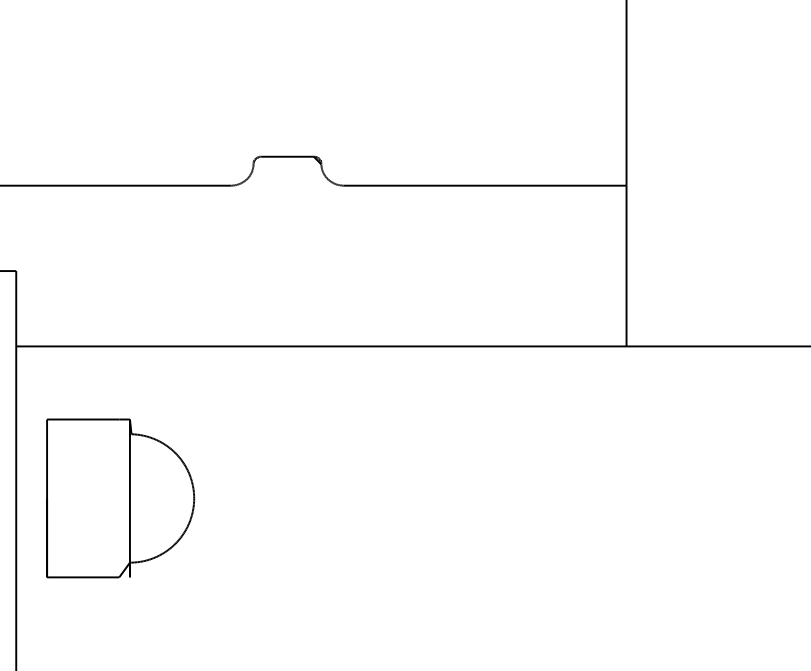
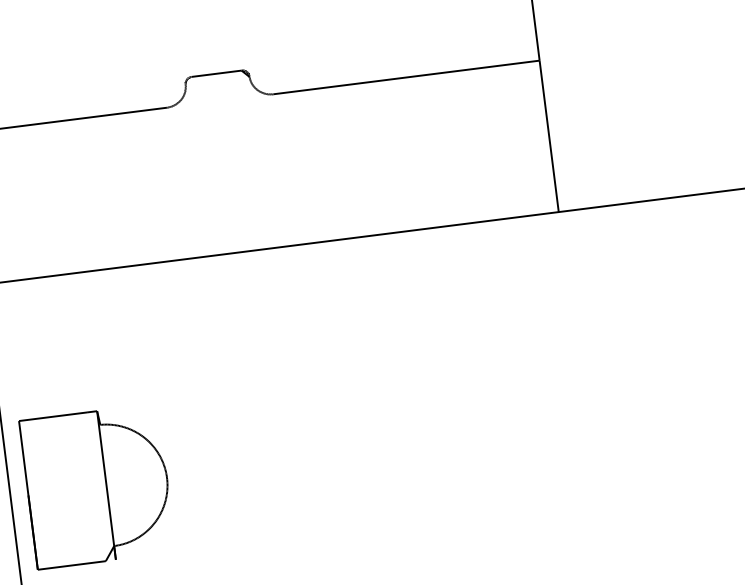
part: (120, 498) -> (97, 486), moved

